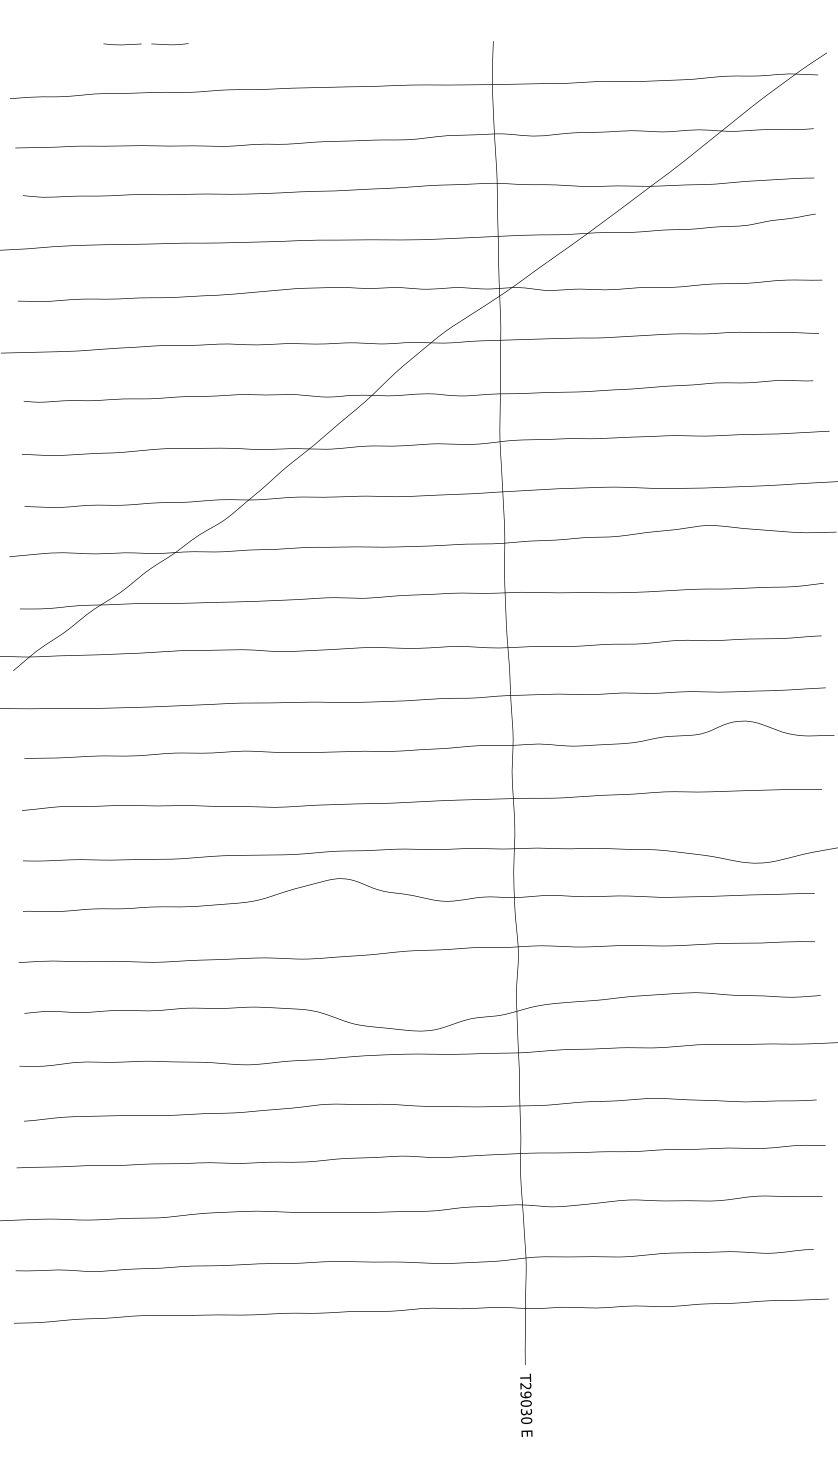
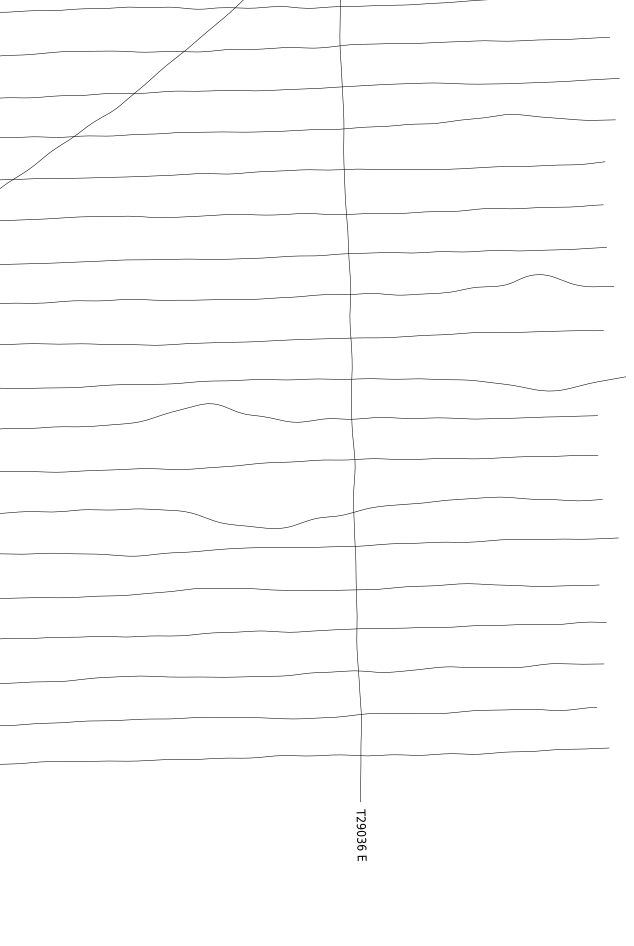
text: (526, 1420) -> (361, 847), T29030 -> T29036

